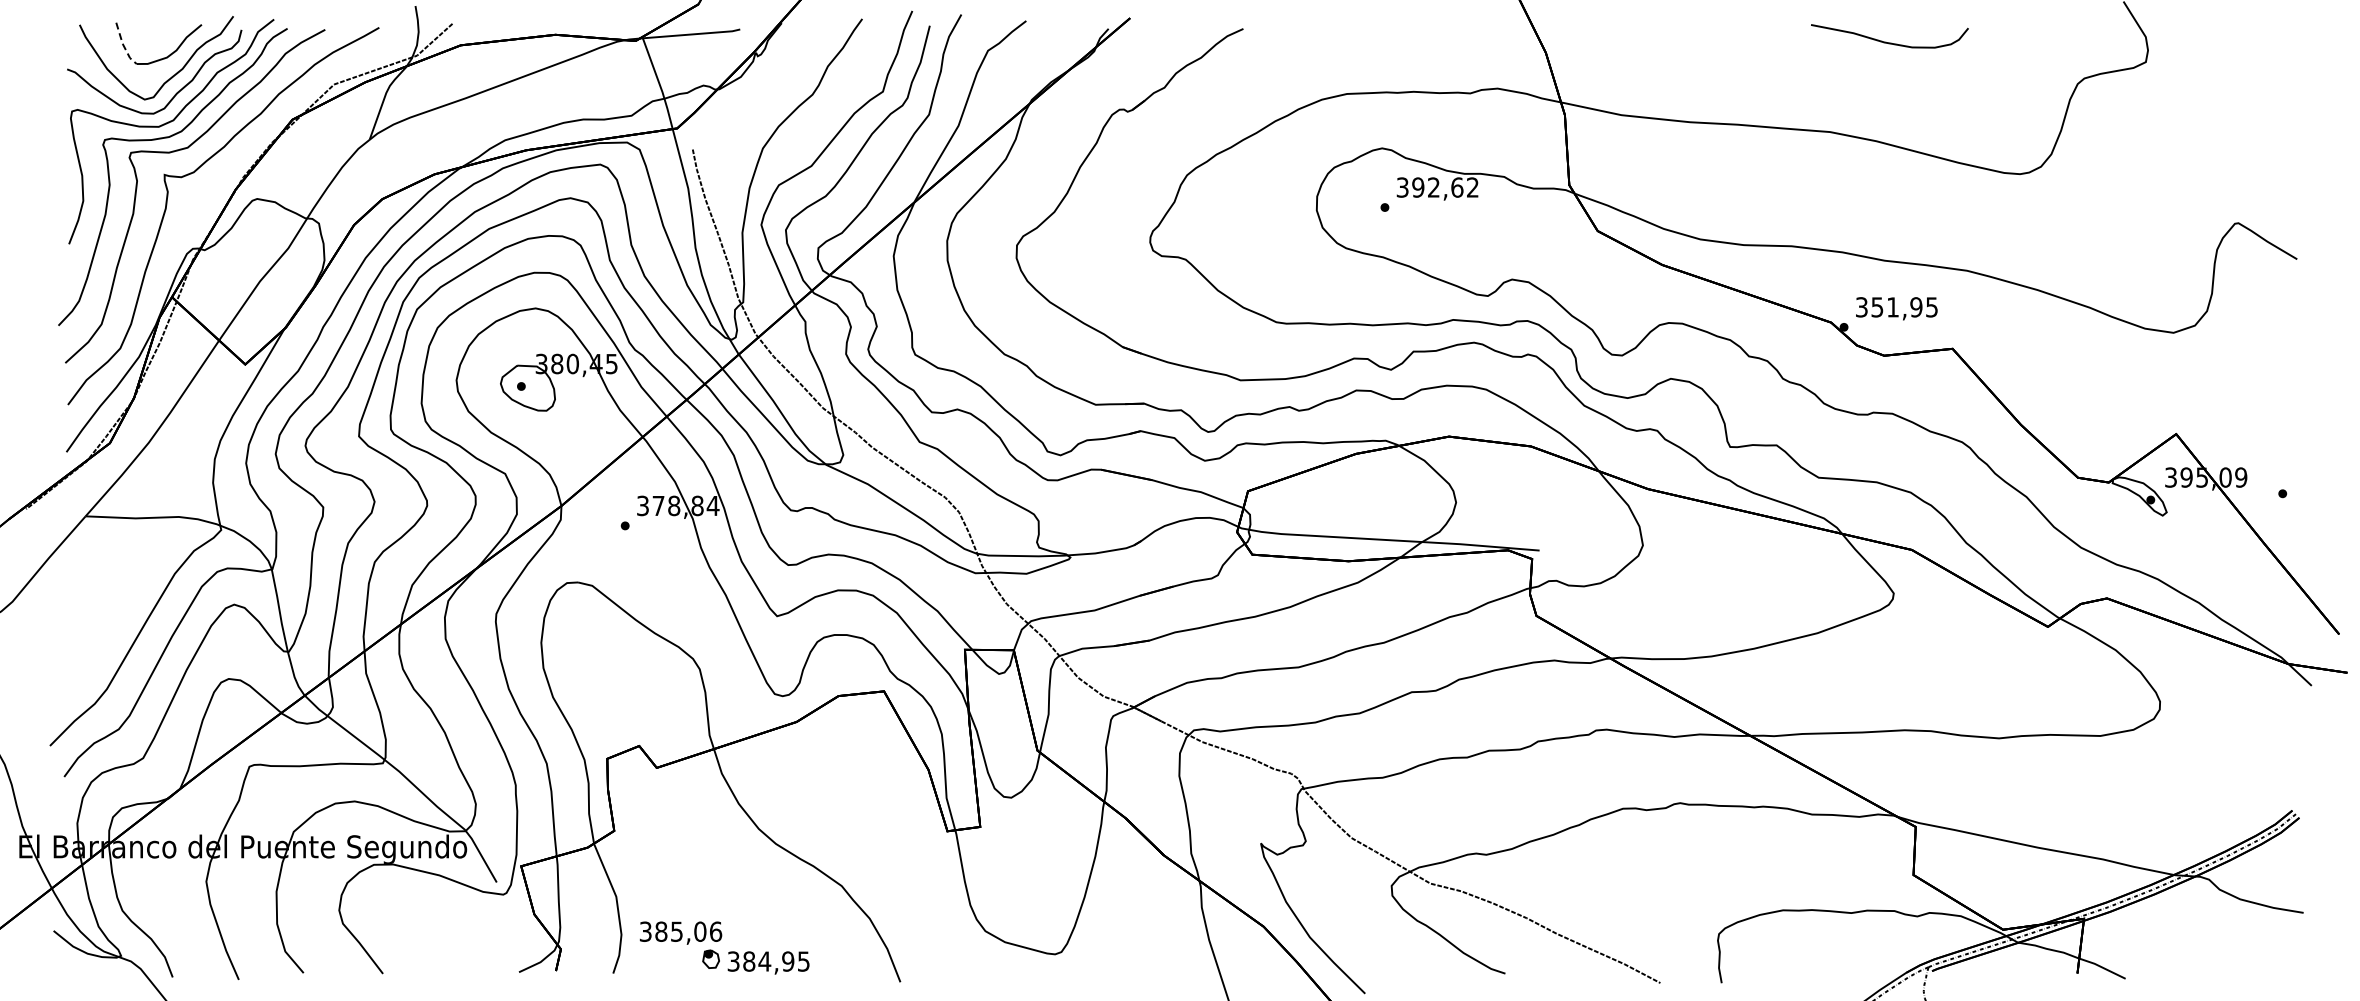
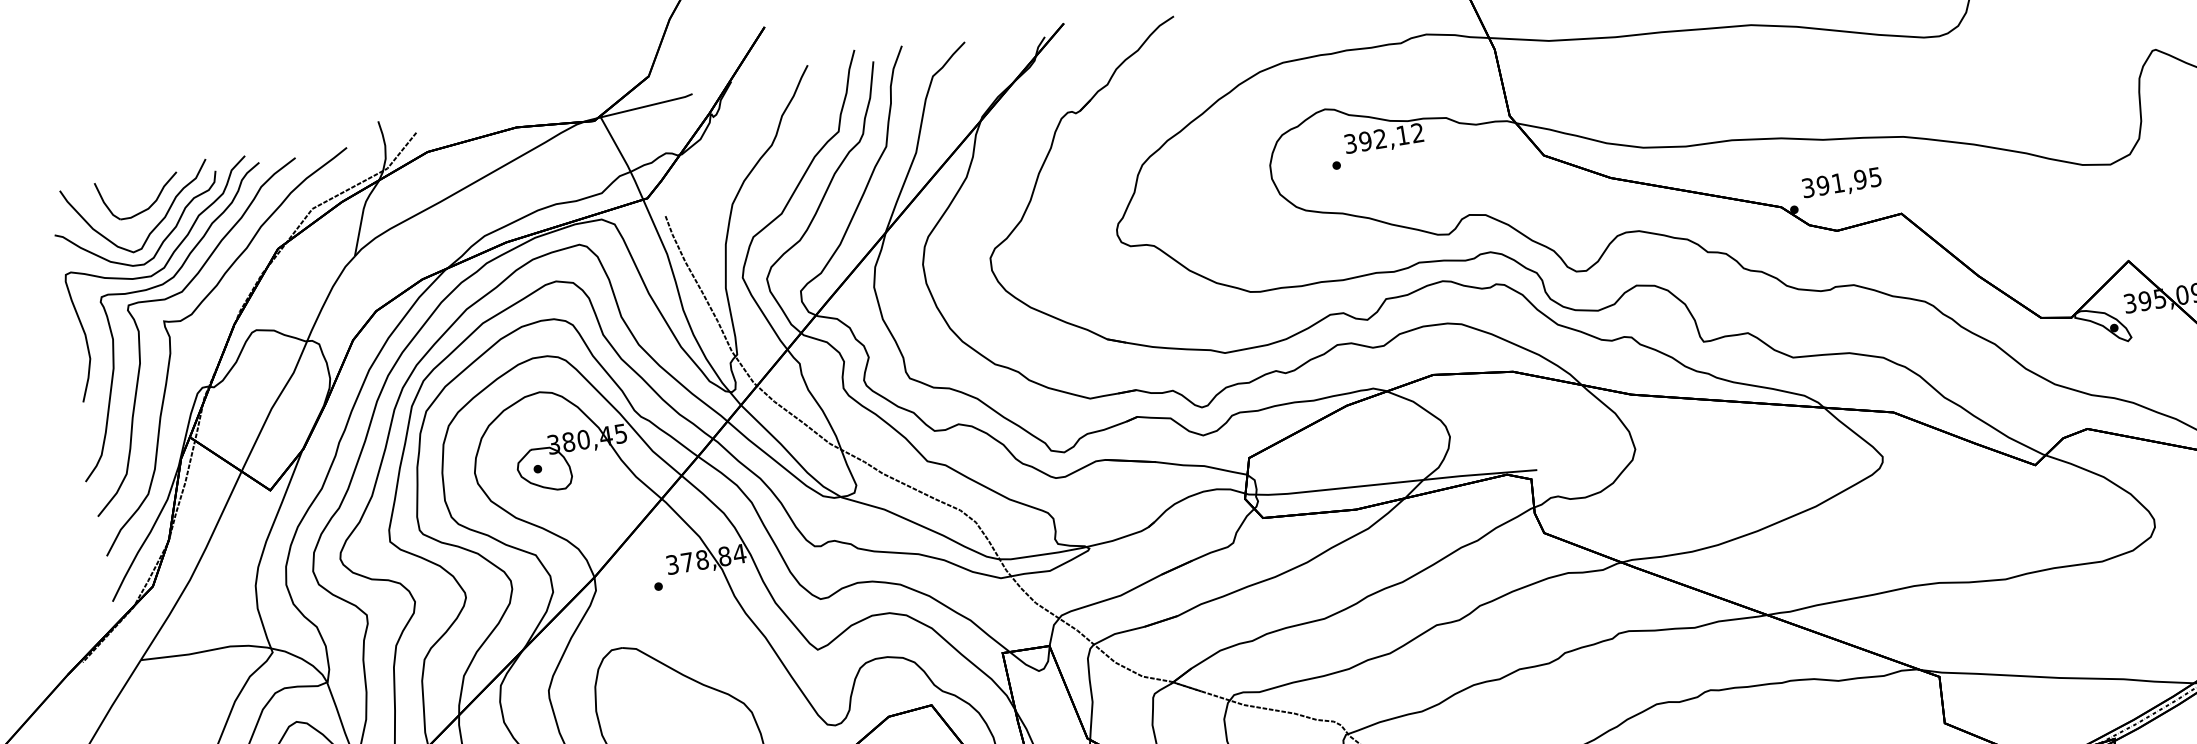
line: (123, 45) -> (104, 203), dashed -> solid
text: (1457, 187) -> (1403, 135), 392,62 -> 392,12
text: (1877, 307) -> (1823, 185), 351,95 -> 391,95

